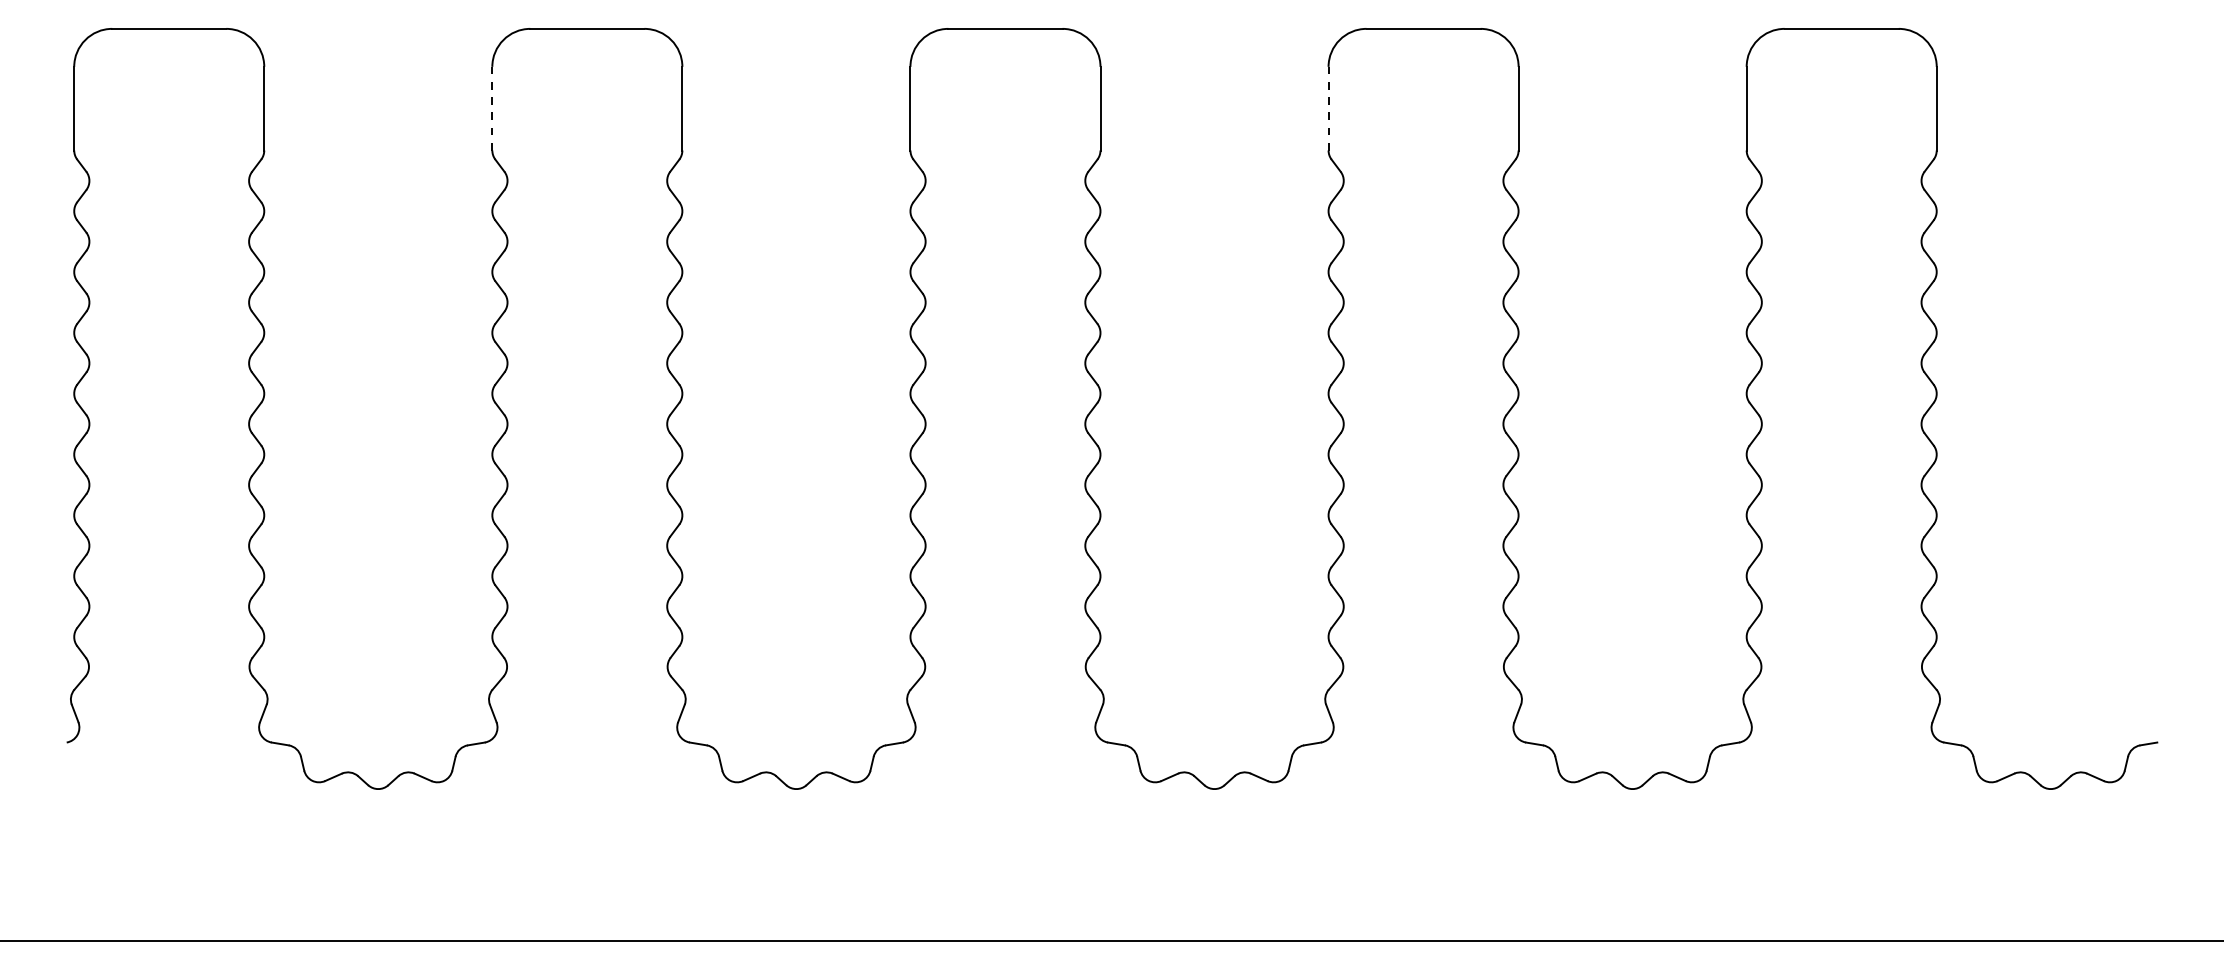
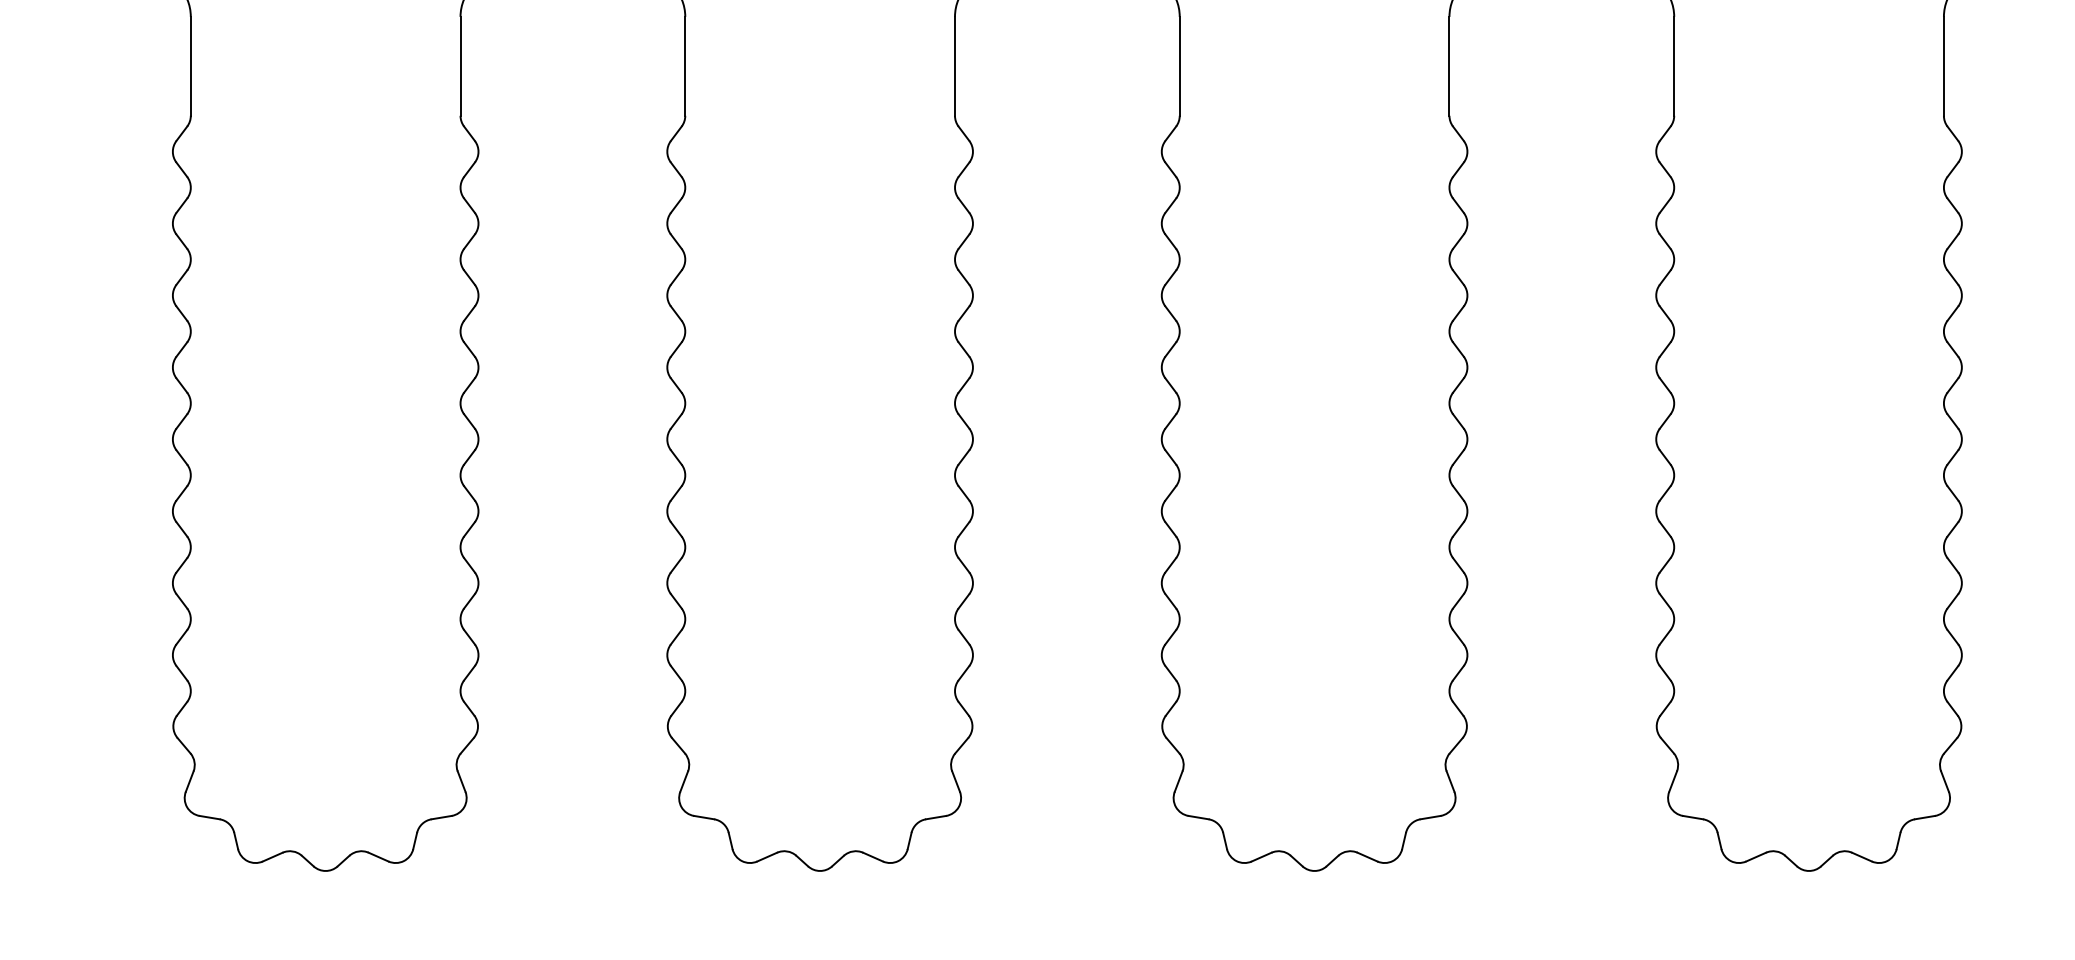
line: (492, 108) -> (460, 66), dashed -> solid
line: (1328, 108) -> (1449, 66), dashed -> solid

